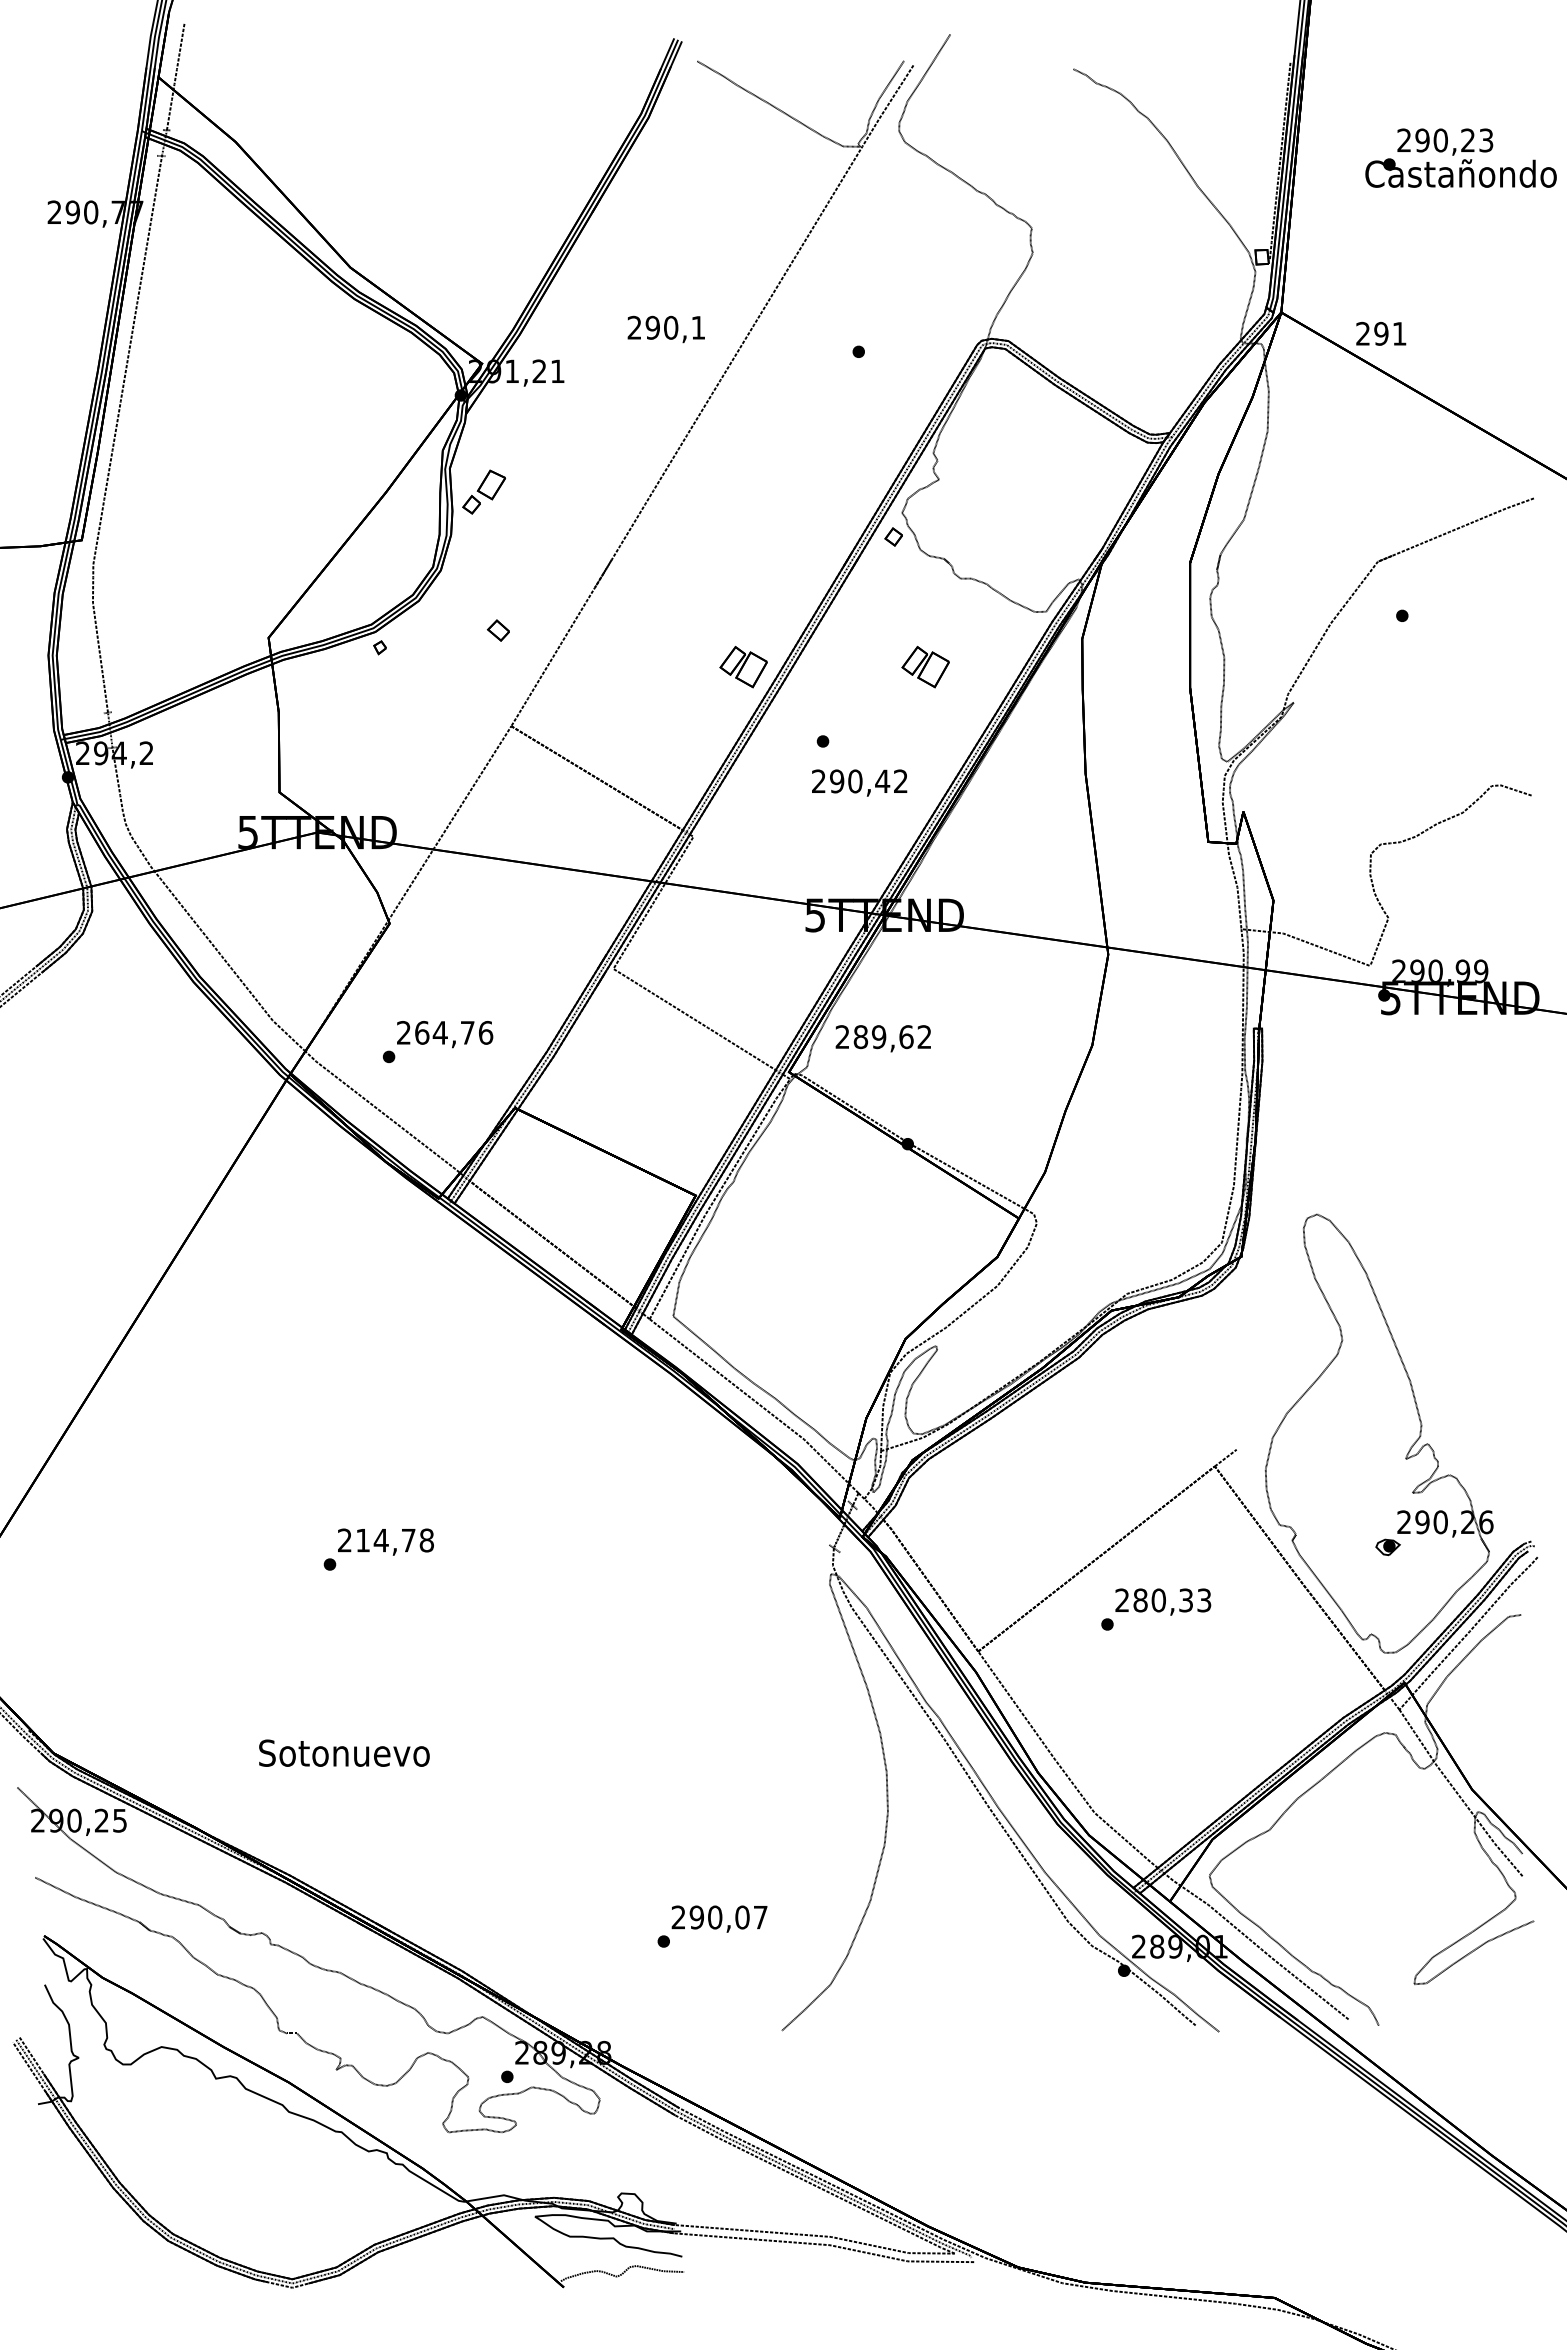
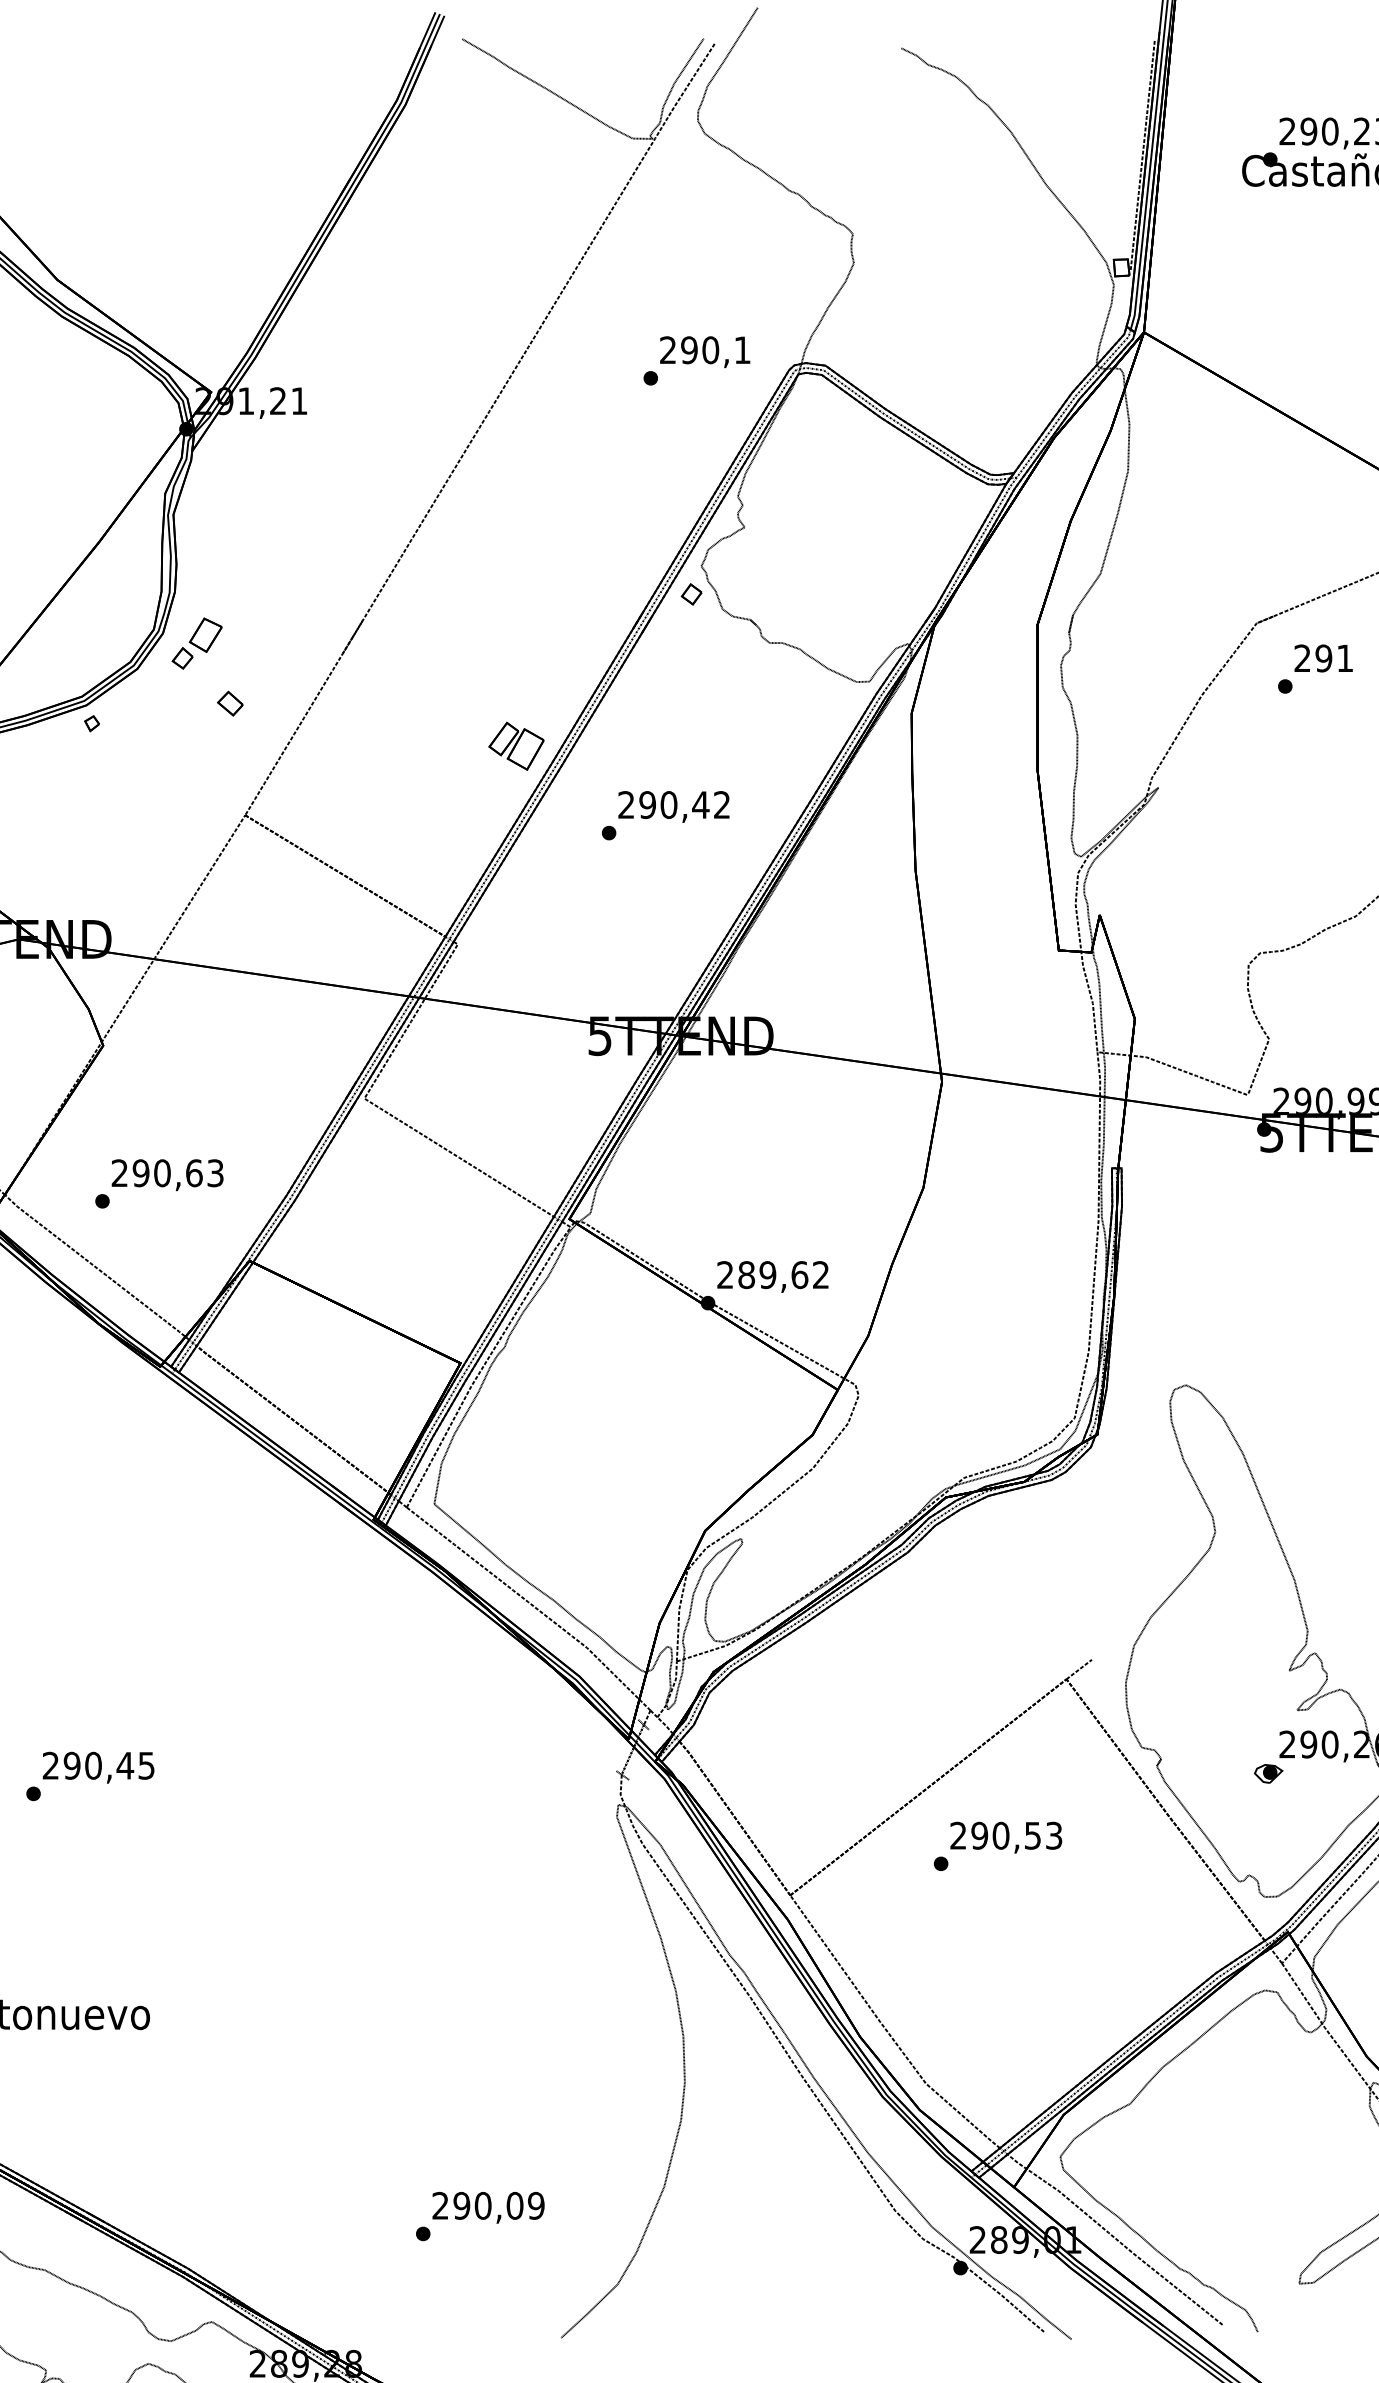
text: (665, 329) -> (704, 352), moved
text: (1381, 333) -> (1324, 658), moved
part: (483, 491) -> (196, 642), moved
part: (925, 667) -> (728, 746), removed
text: (859, 782) -> (673, 806), moved
text: (454, 1032) -> (178, 1172), 264,76 -> 290,63
text: (882, 1038) -> (771, 1276), moved
text: (394, 1540) -> (108, 1765), 214,78 -> 290,45
text: (1162, 1600) -> (1005, 1835), 280,33 -> 290,53
text: (760, 1917) -> (536, 2205), 290,07 -> 290,09

